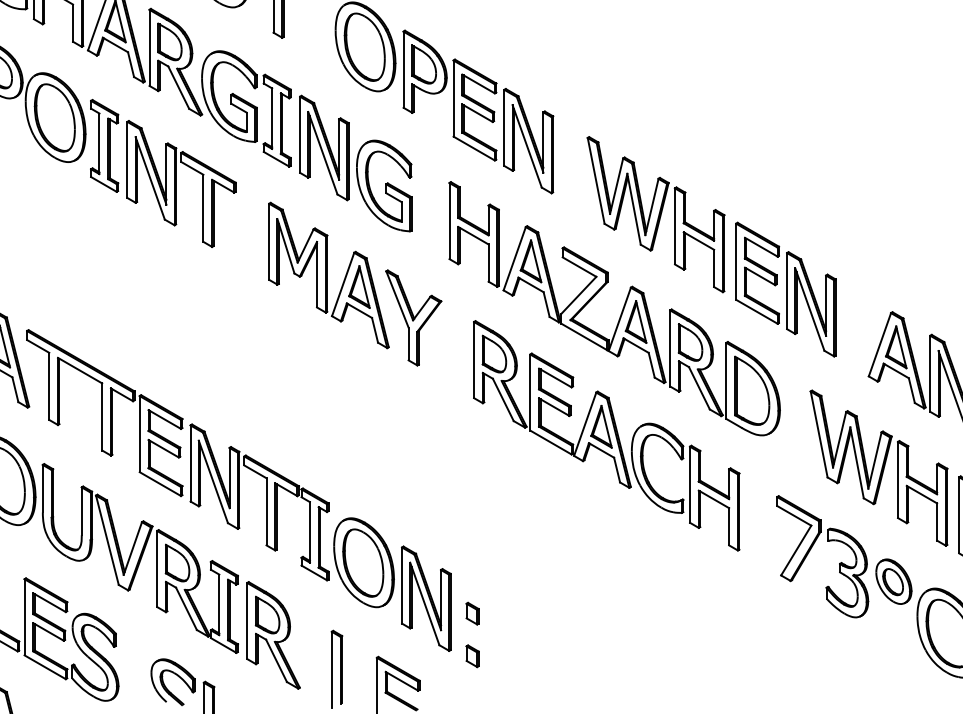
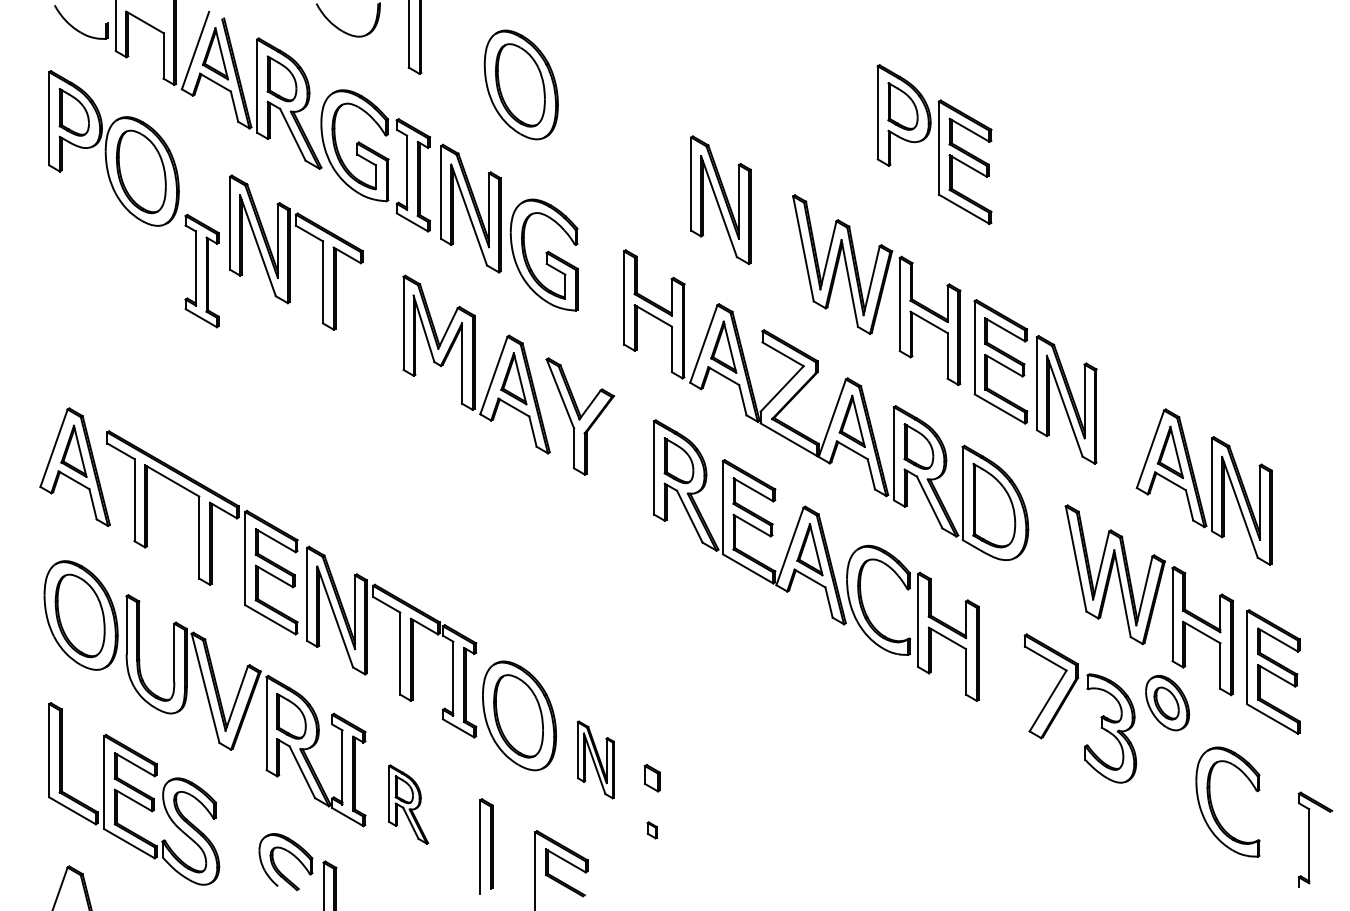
part: (449, 95) -> (934, 144), moved
part: (104, 145) -> (201, 270), moved
part: (893, 581) -> (1167, 702), moved
part: (426, 598) -> (595, 759), size x0.6
part: (273, 635) -> (408, 804), size x0.6
part: (471, 656) -> (651, 830), size x0.6

